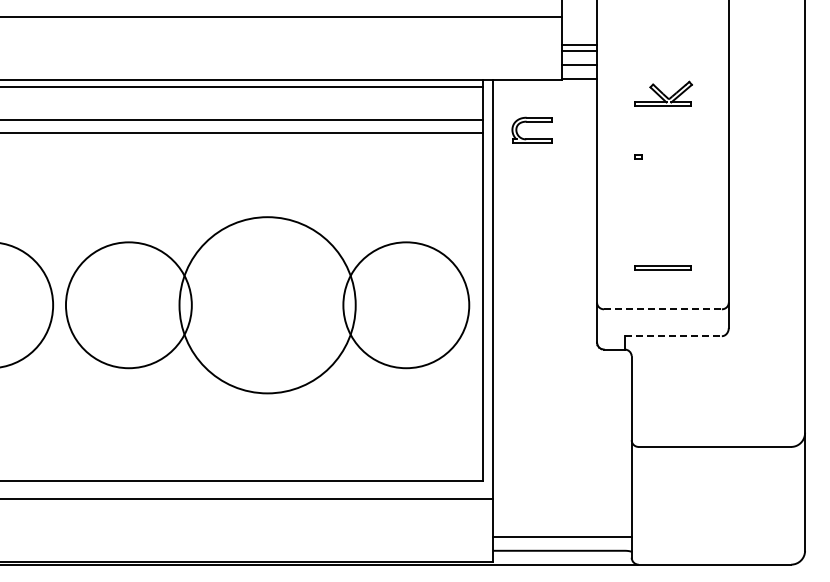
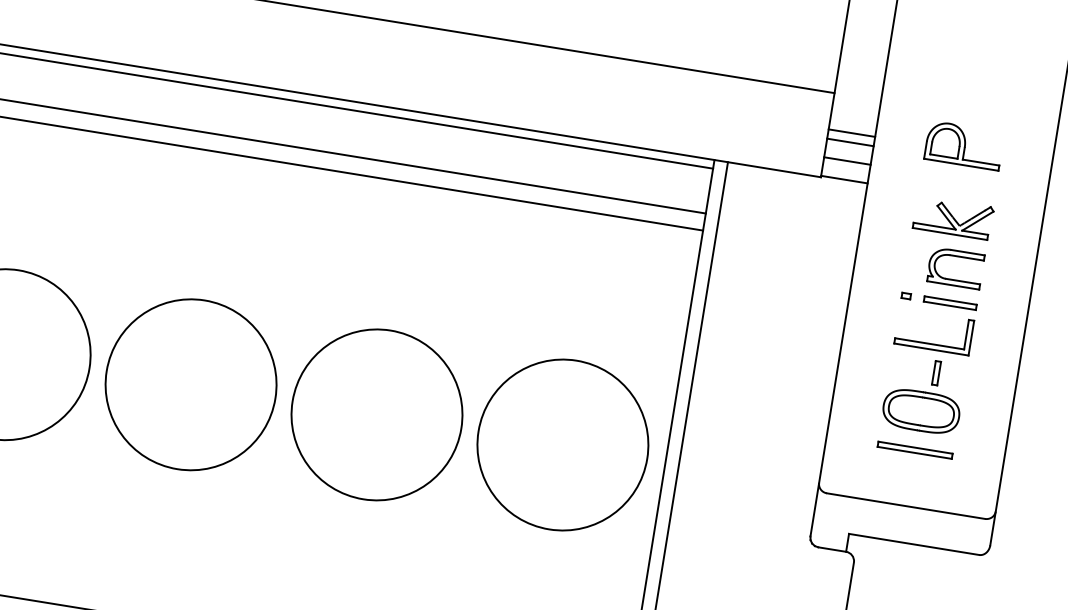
part: (662, 40) -> (963, 145), added
part: (531, 122) -> (956, 257), moved
part: (662, 203) -> (928, 364), added
circle: (267, 305) -> (376, 415), size x0.71
line: (662, 309) -> (905, 506), dashed -> solid
line: (673, 336) -> (914, 544), dashed -> solid

